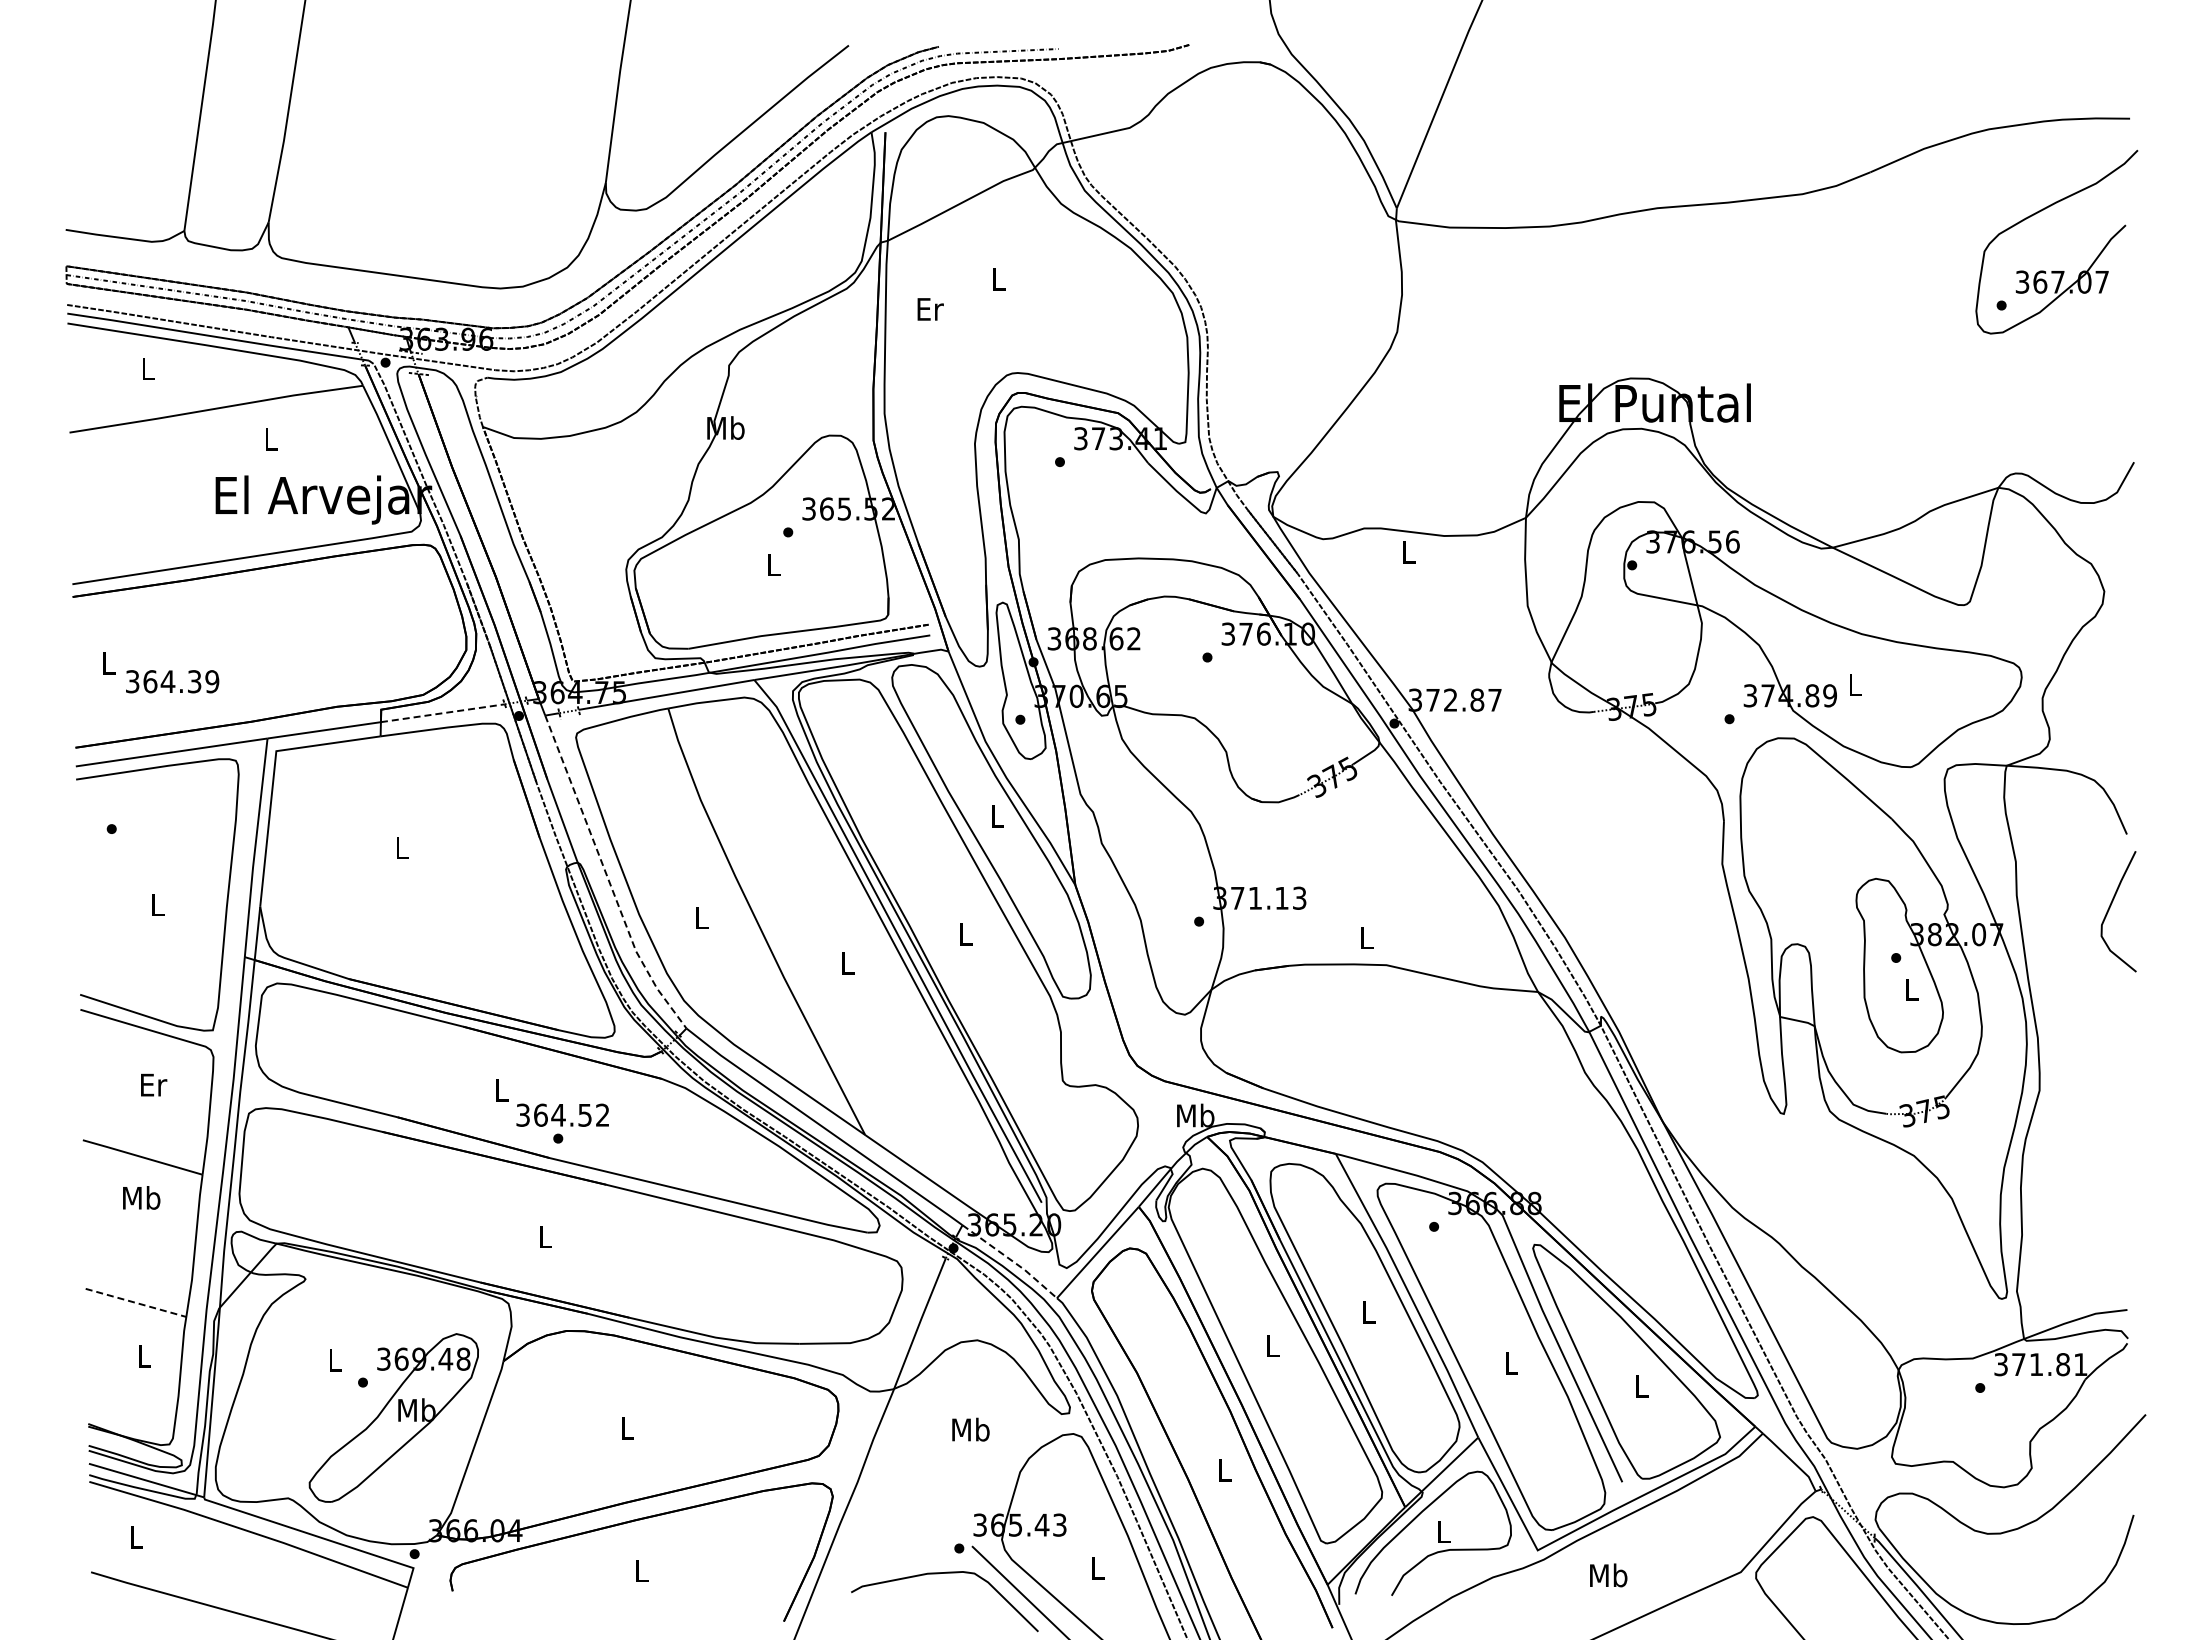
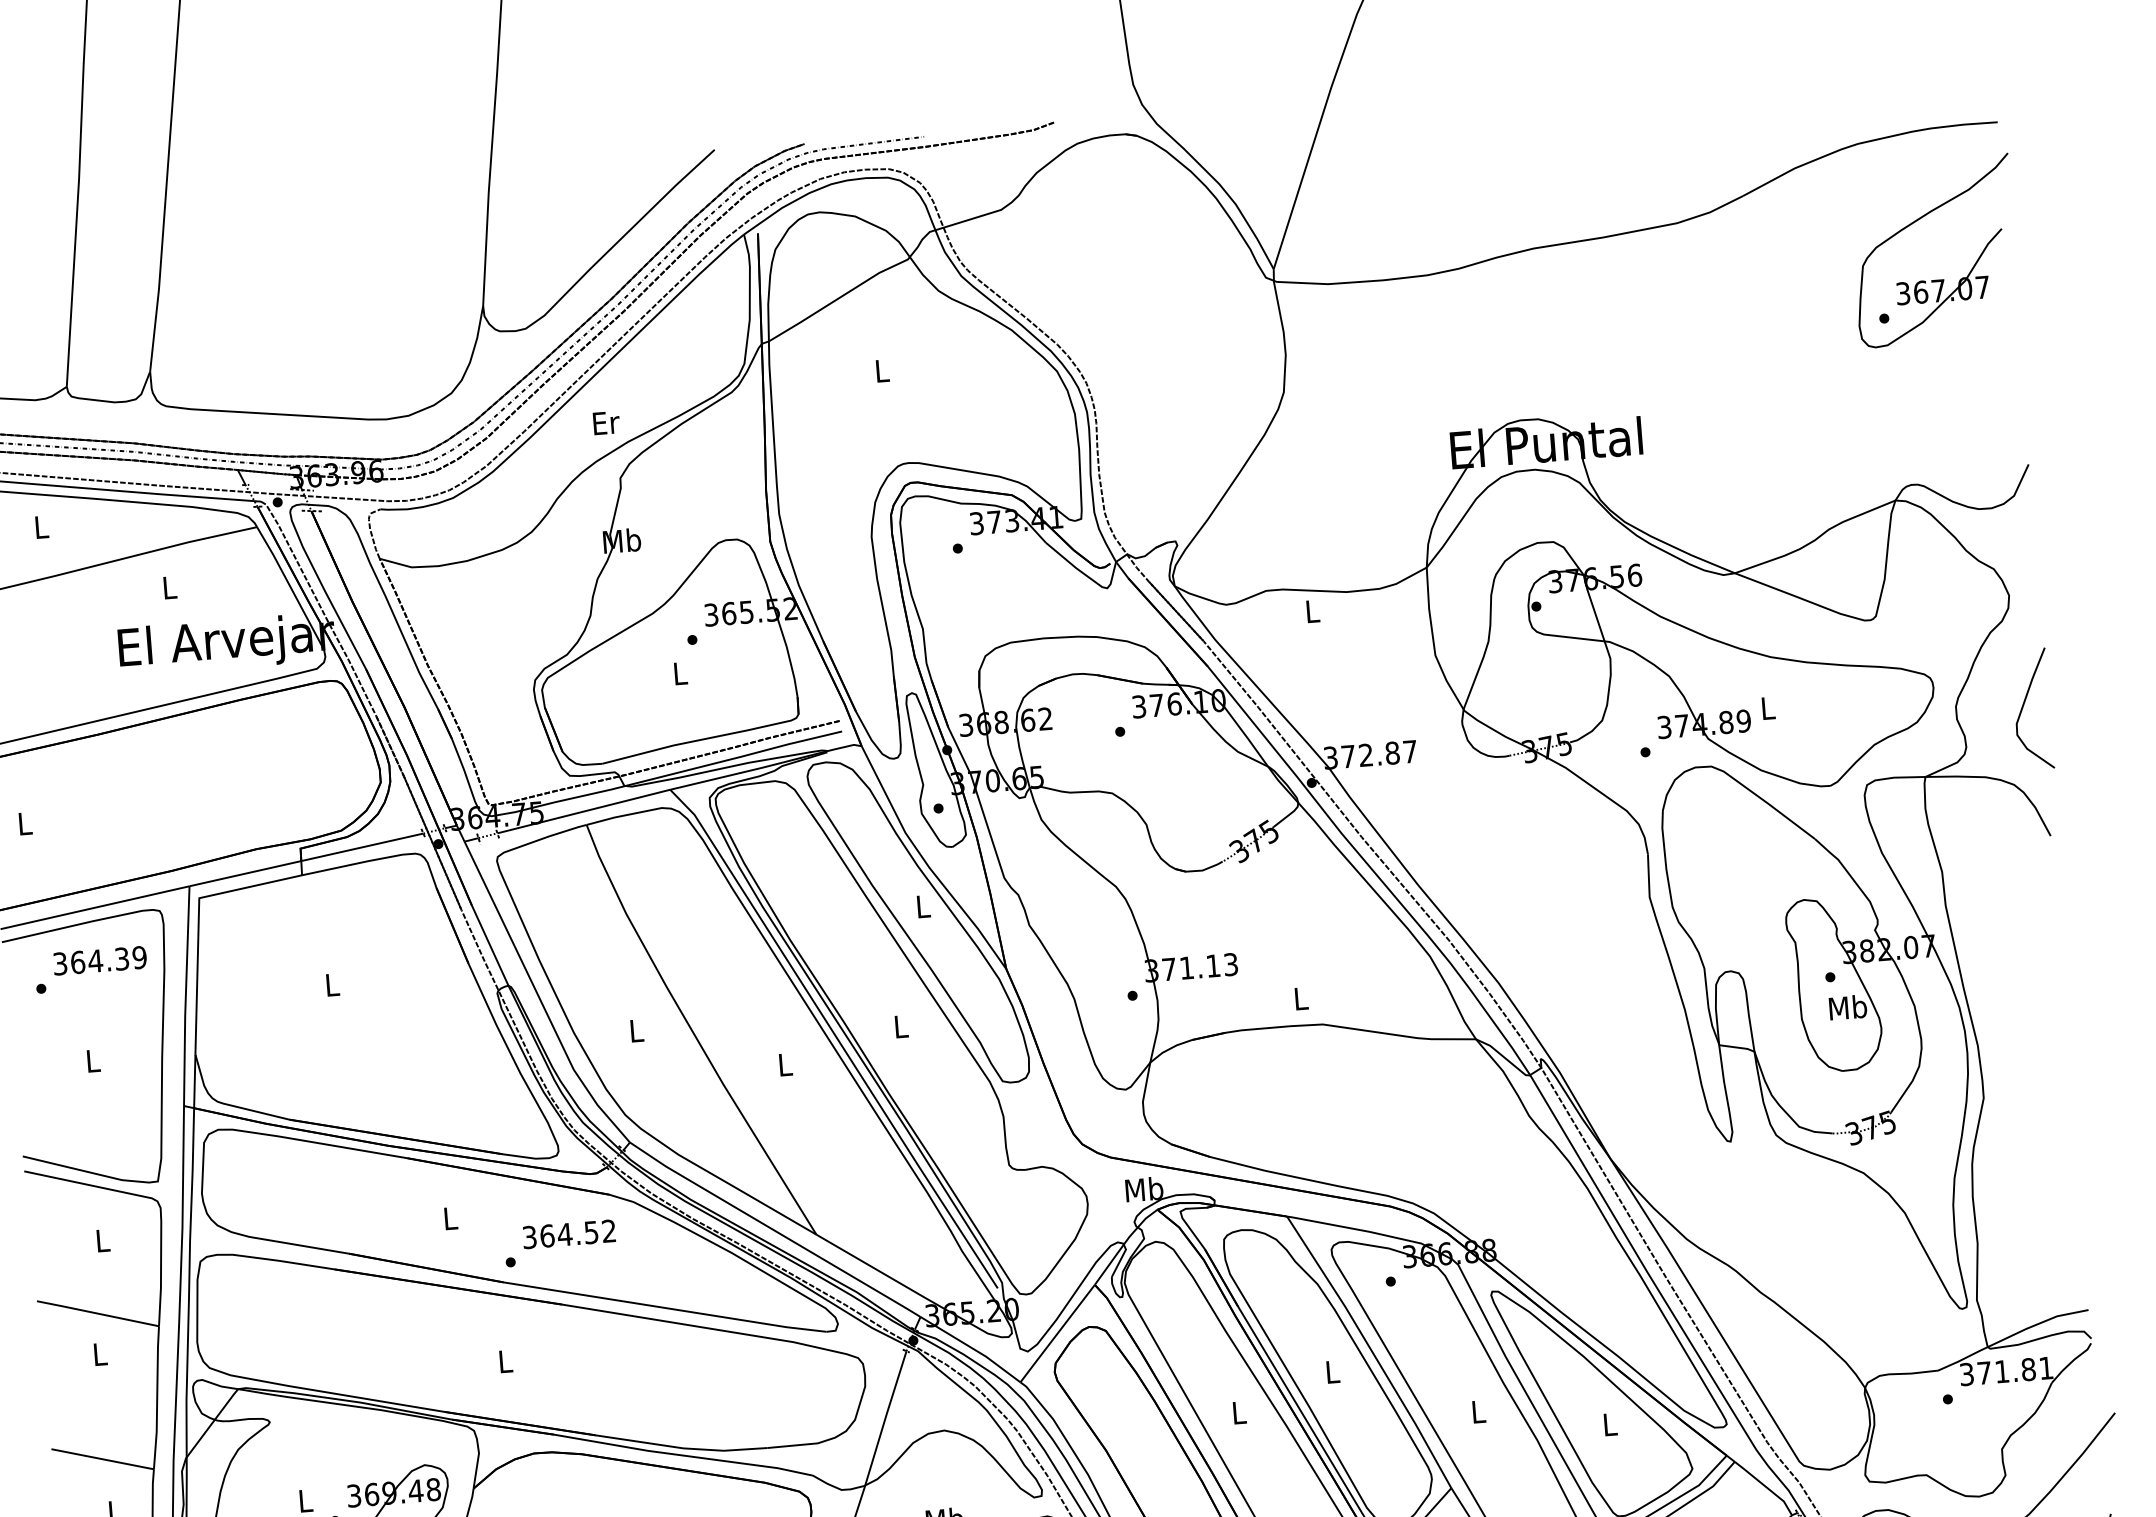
text: (930, 309) -> (606, 423), moved
text: (172, 681) -> (100, 960), moved
line: (442, 713) -> (361, 847), dashed -> solid
line: (607, 877) -> (539, 998), dashed -> solid
curve: (2110, 908) -> (2024, 706), moved
text: (1911, 989) -> (1848, 1007), L -> Mb
text: (154, 1084) -> (103, 1240), Er -> L
text: (562, 1114) -> (568, 1233), moved
text: (141, 1197) -> (99, 1353), Mb -> L
line: (1011, 1260) -> (972, 1348), dashed -> solid
line: (136, 1303) -> (103, 1459), dashed -> solid

